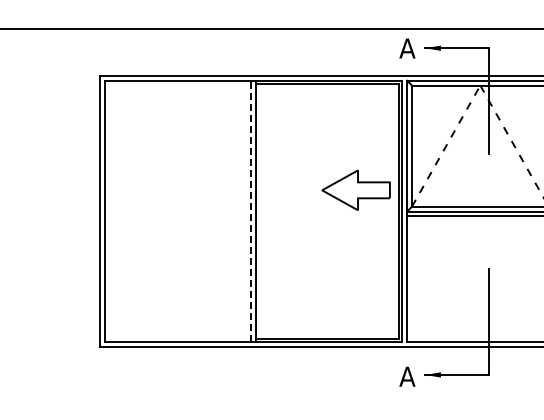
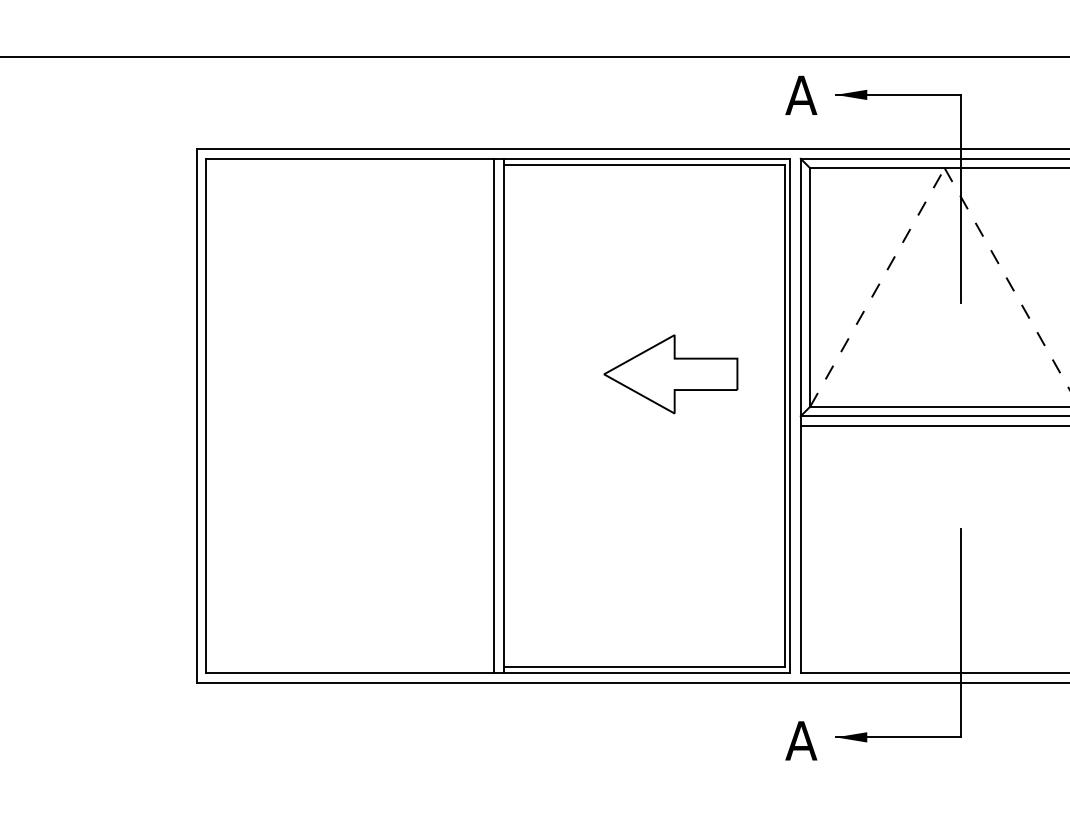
part: (355, 189) -> (669, 372), moved
line: (251, 211) -> (494, 415), dashed -> solid

